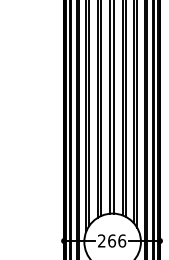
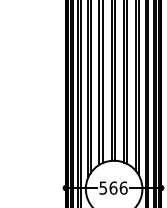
text: (101, 240) -> (102, 187), 266 -> 566

